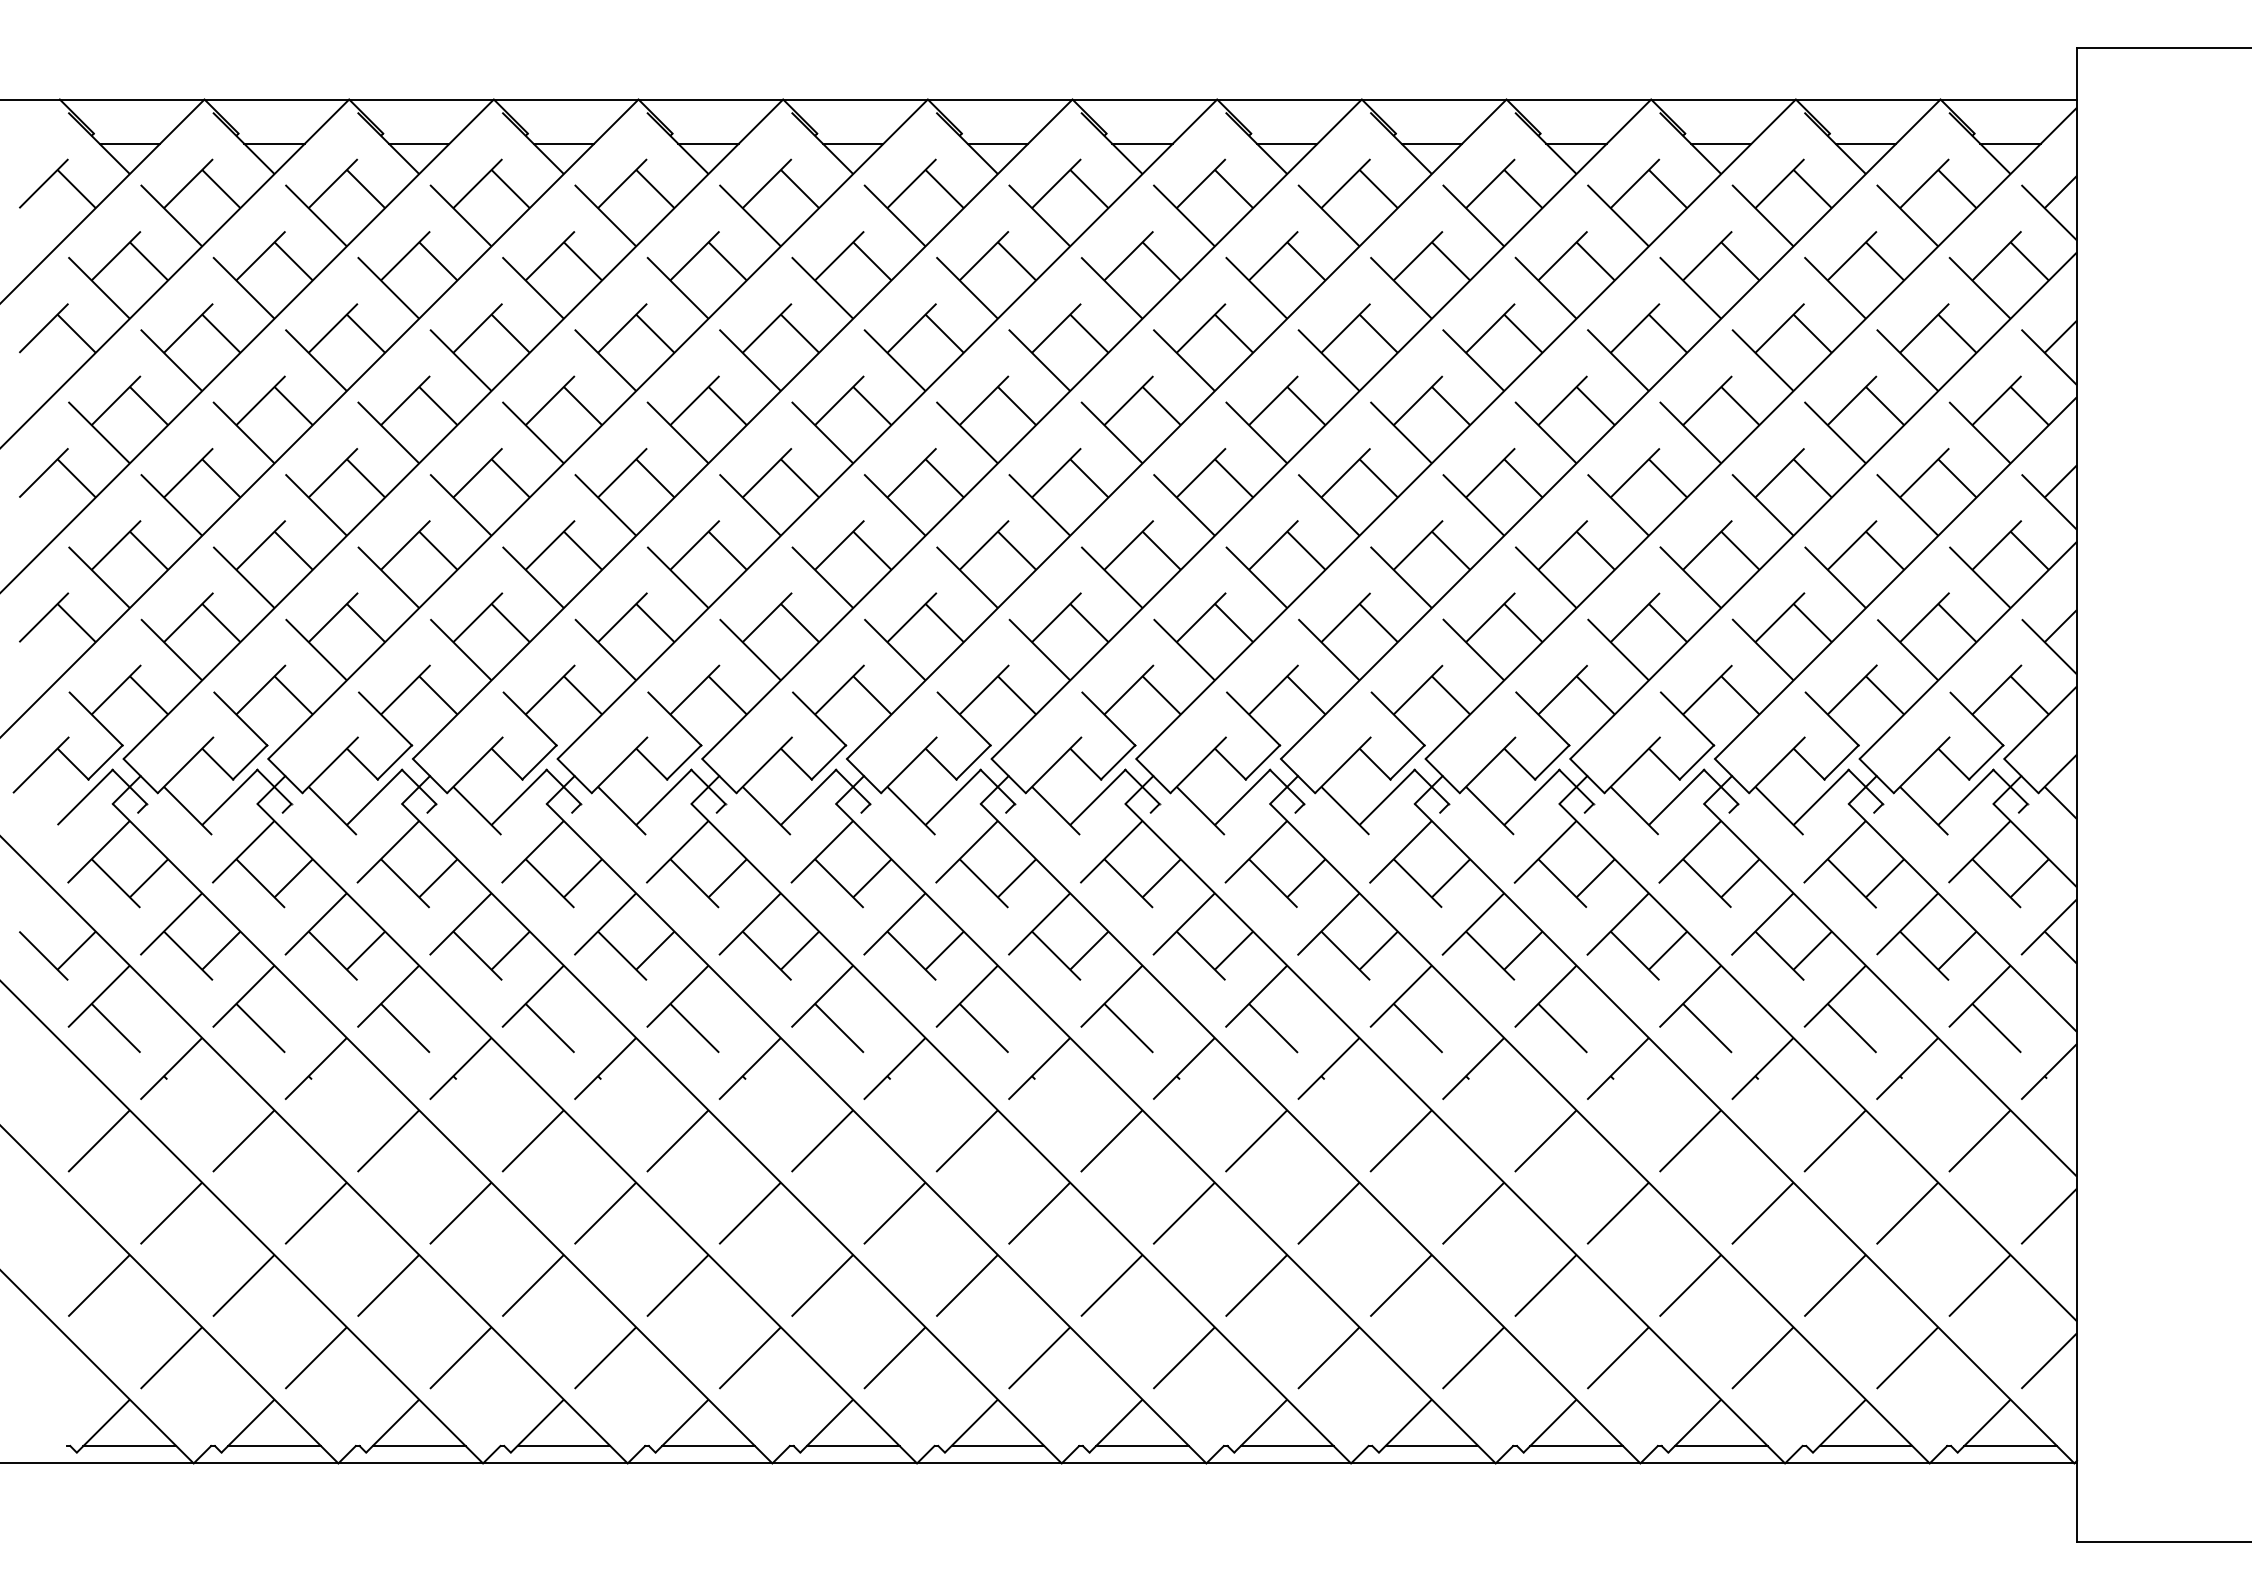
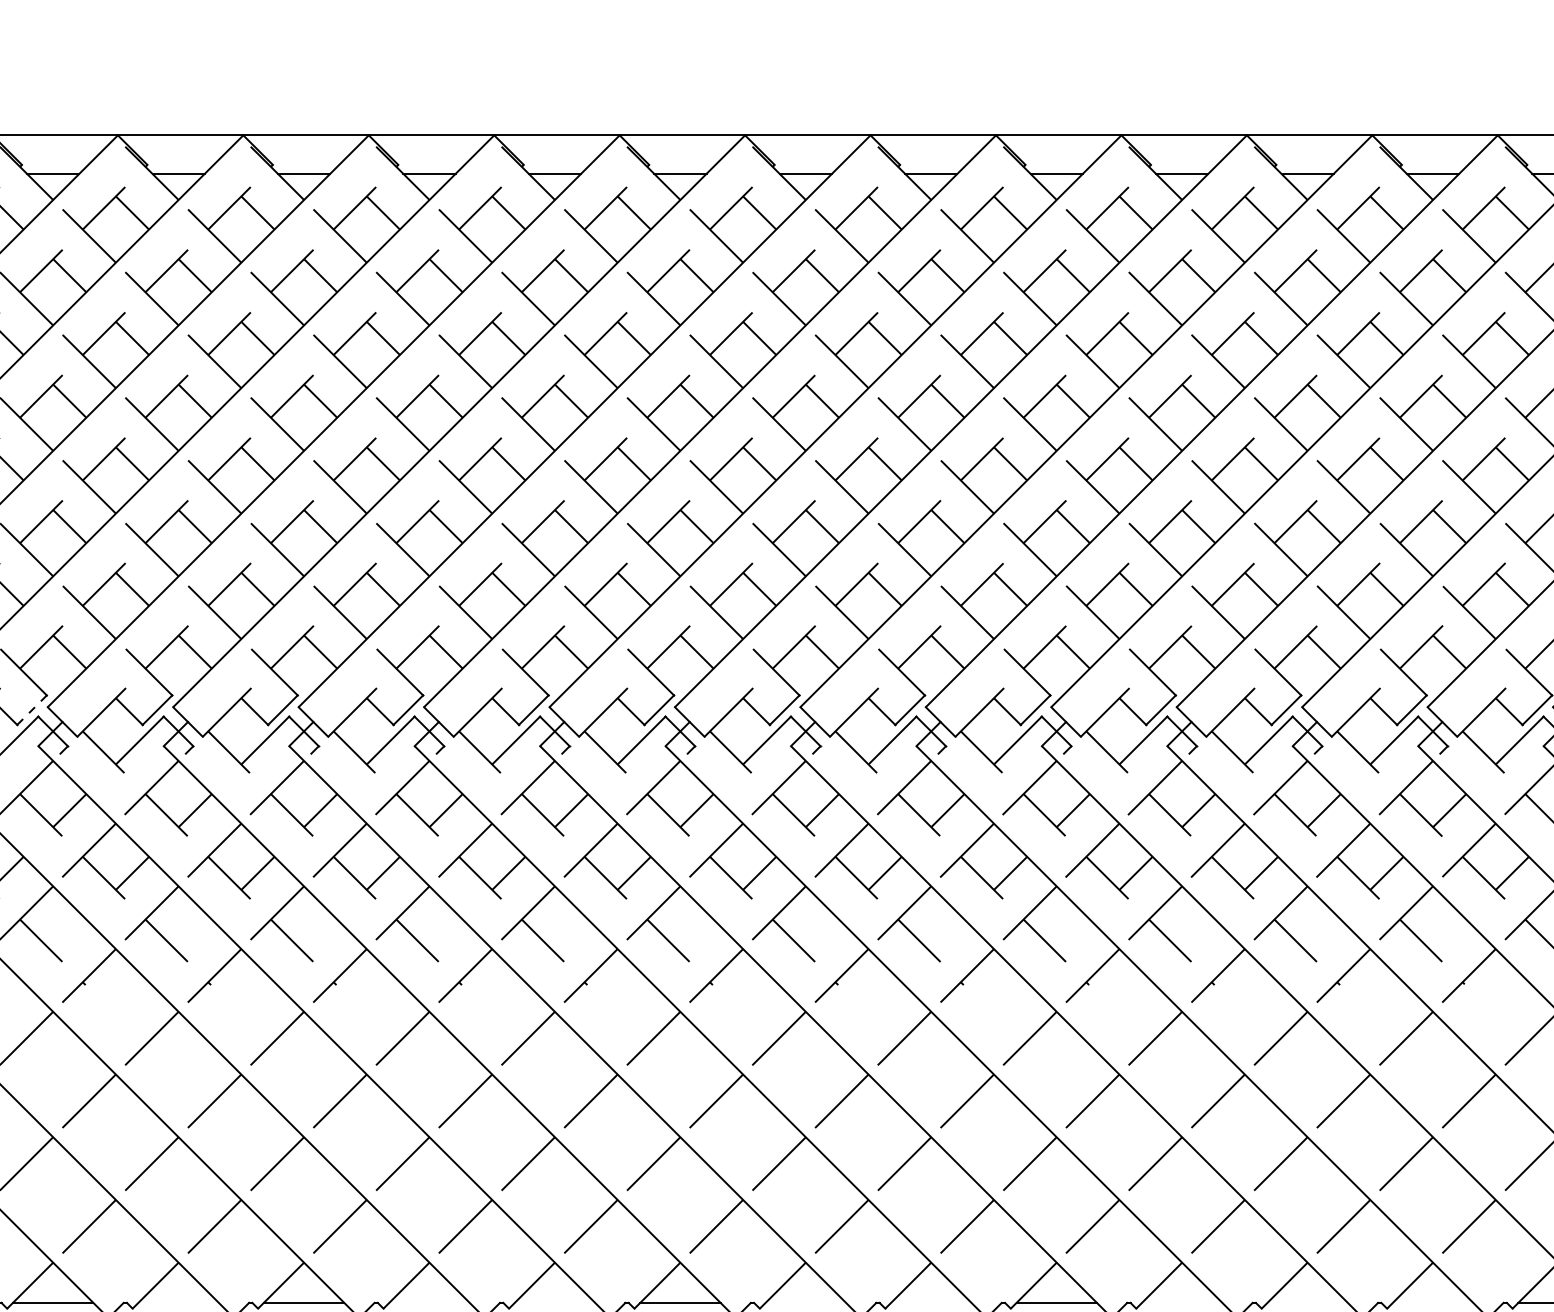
line: (249, 762) -> (31, 710), solid -> dashed
line: (418, 1445) -> (178, 1302), removed
line: (708, 1445) -> (429, 1302), removed
line: (852, 1445) -> (554, 1302), removed
line: (1142, 1445) -> (805, 1302), removed
line: (1286, 1445) -> (930, 1302), removed
line: (1576, 1445) -> (1182, 1302), removed
line: (1720, 1445) -> (1306, 1302), removed
line: (1865, 1445) -> (1432, 1302), removed

